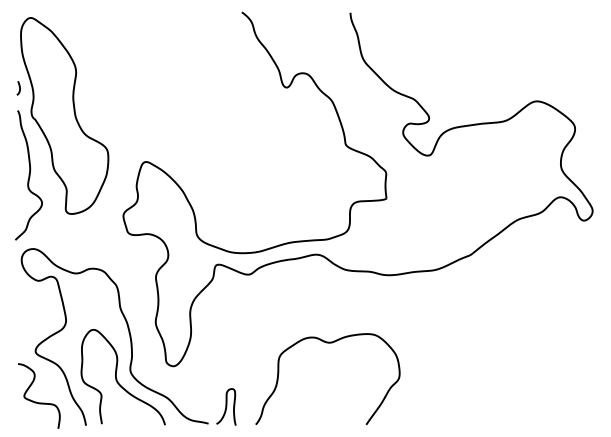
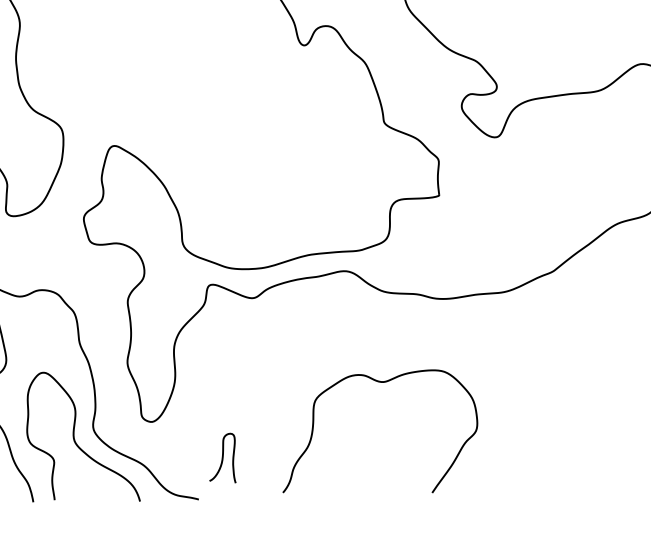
curve: (327, 343) -> (379, 383), moved
curve: (226, 406) -> (223, 457), moved

